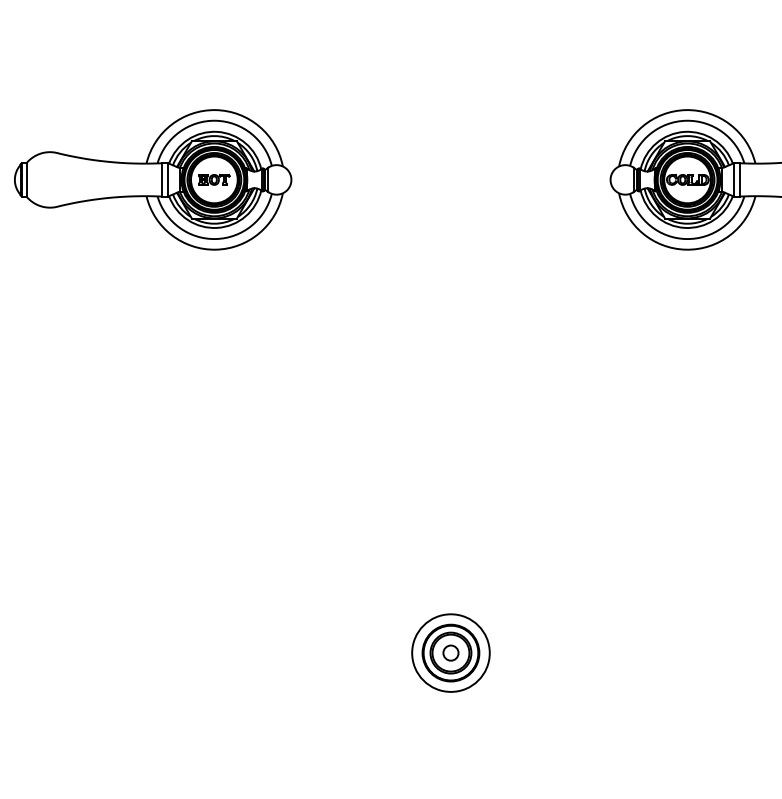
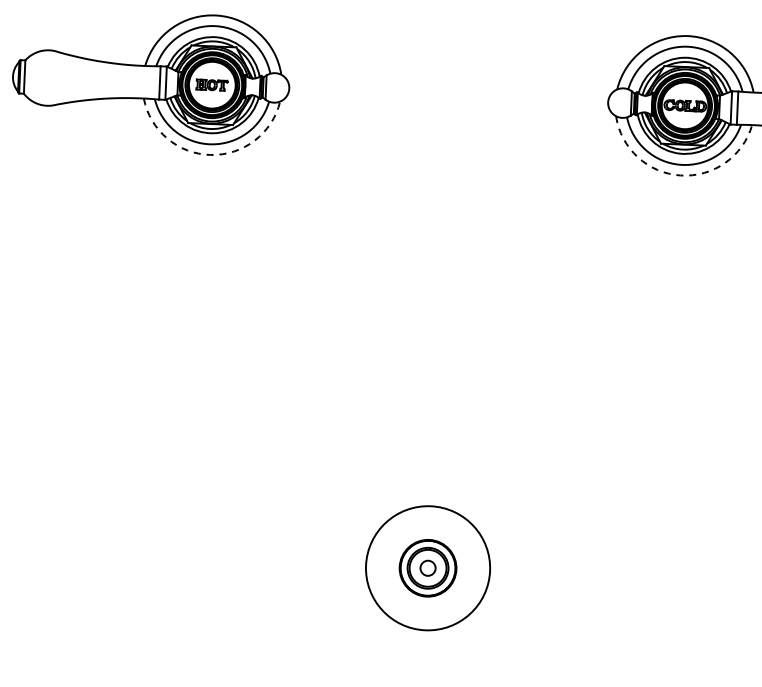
arc: (215, 249) -> (210, 154), solid -> dashed
arc: (686, 249) -> (680, 175), solid -> dashed
circle: (450, 652) -> (427, 567), size x1.6

